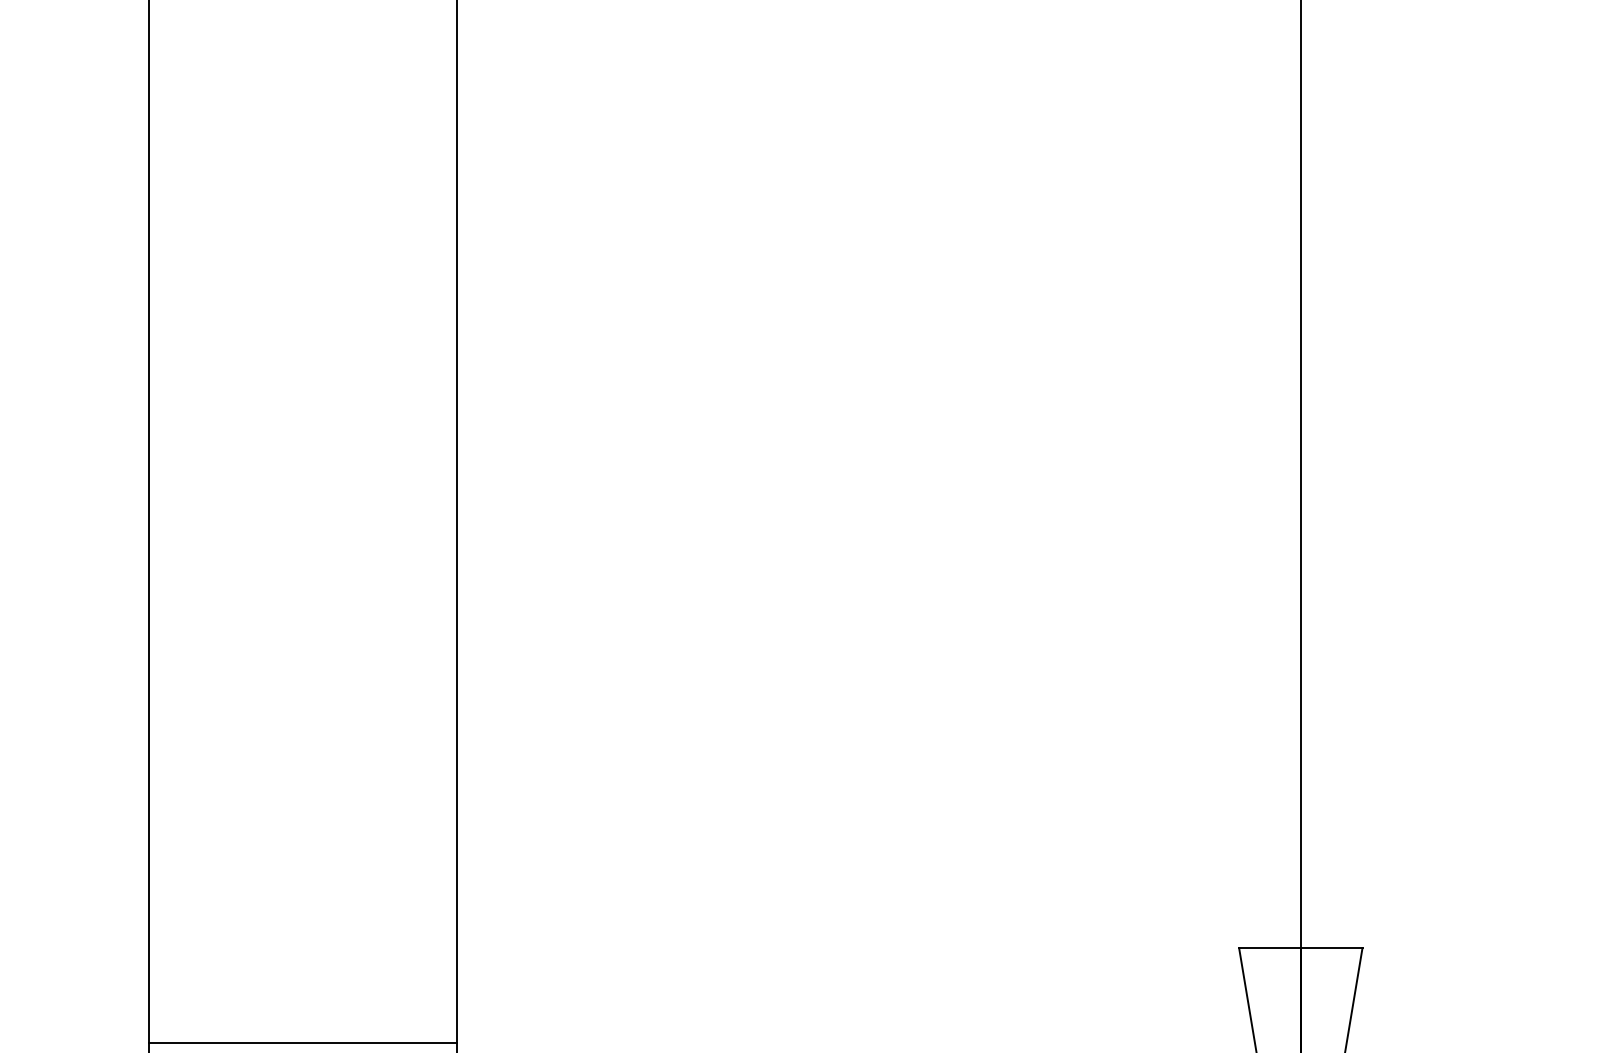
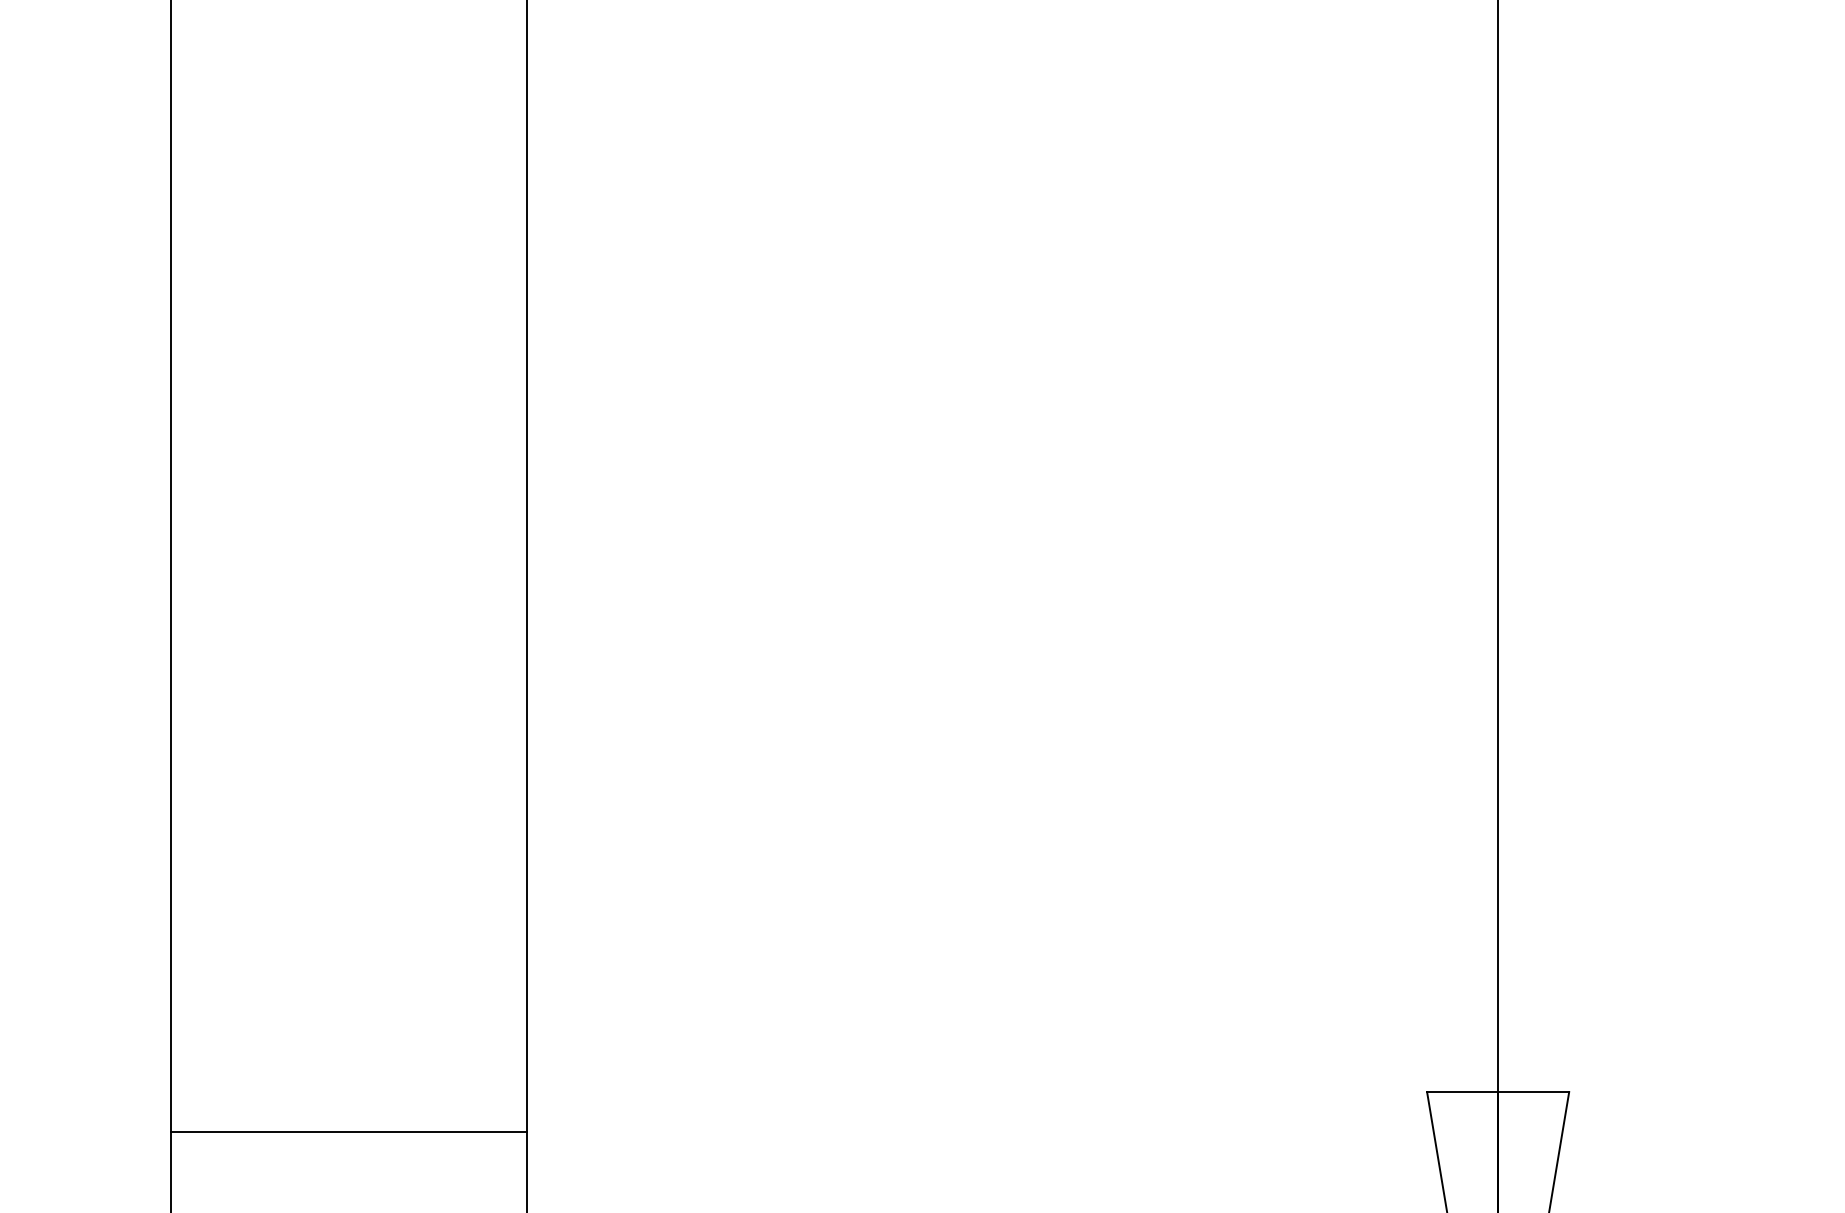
line: (302, 1042) -> (348, 1131), moved

